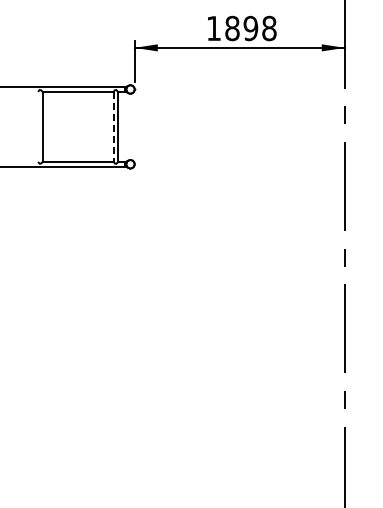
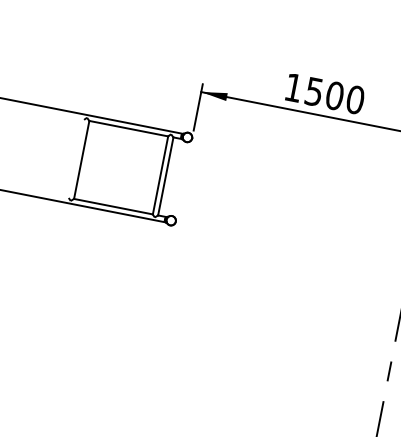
text: (250, 28) -> (334, 95), 1898 -> 1500
line: (113, 127) -> (160, 176), dashed -> solid

